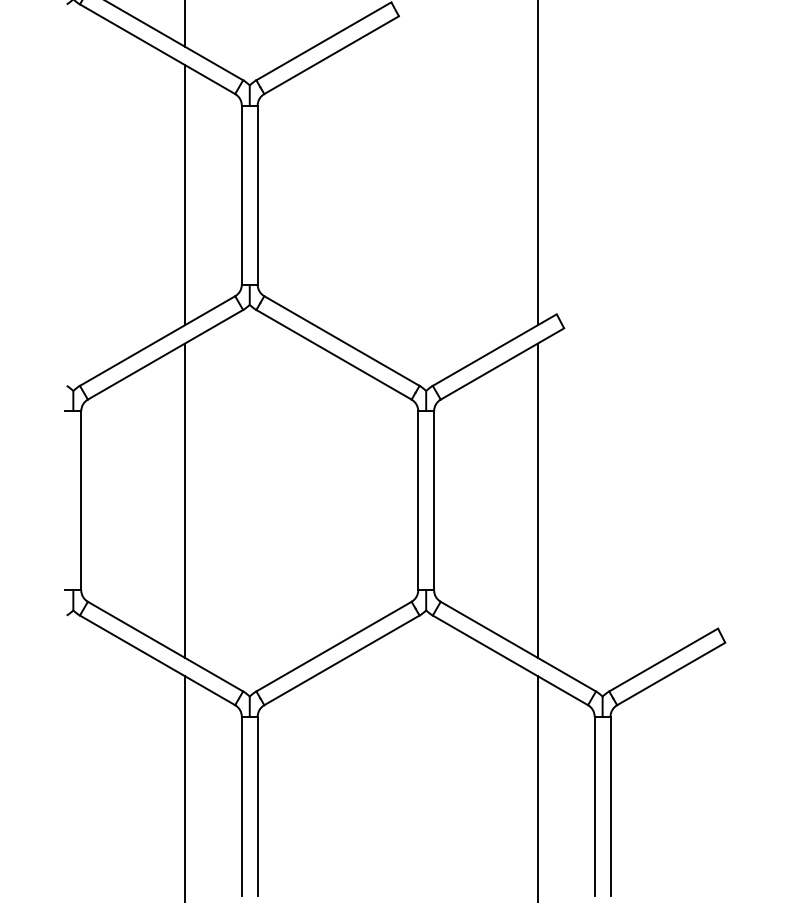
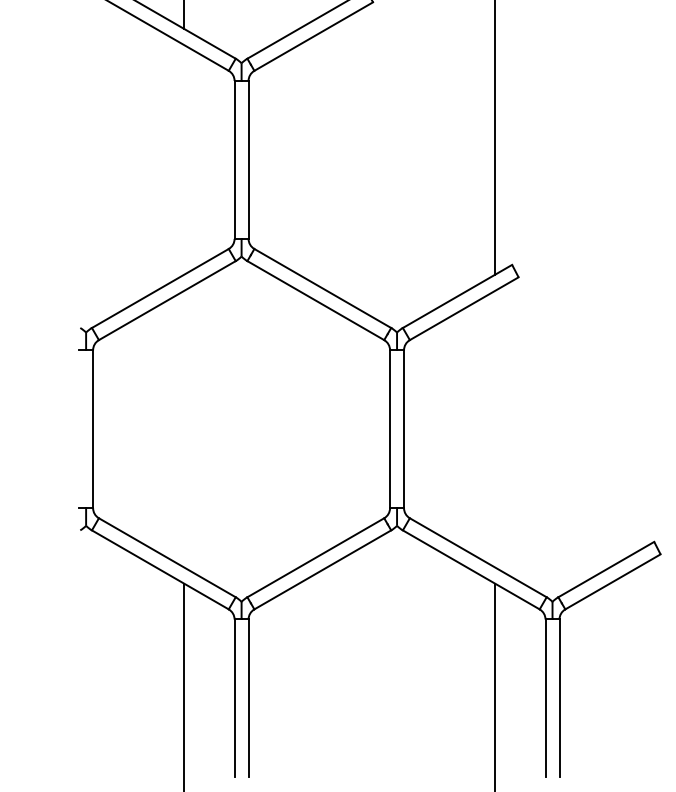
line: (184, 194) -> (184, 159), removed
line: (184, 500) -> (184, 429), removed
line: (537, 500) -> (495, 429), removed

